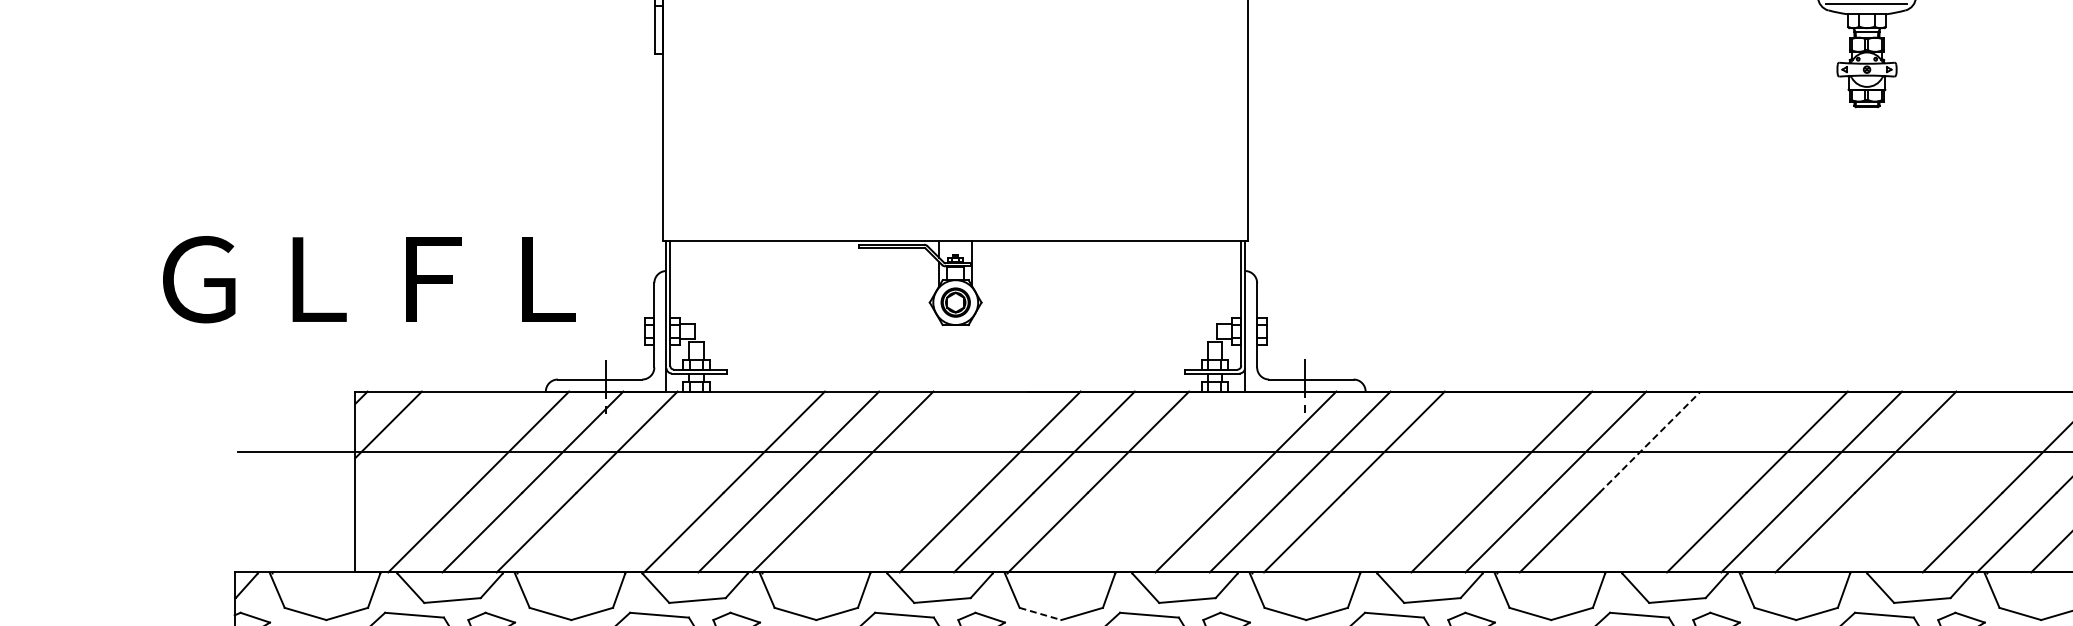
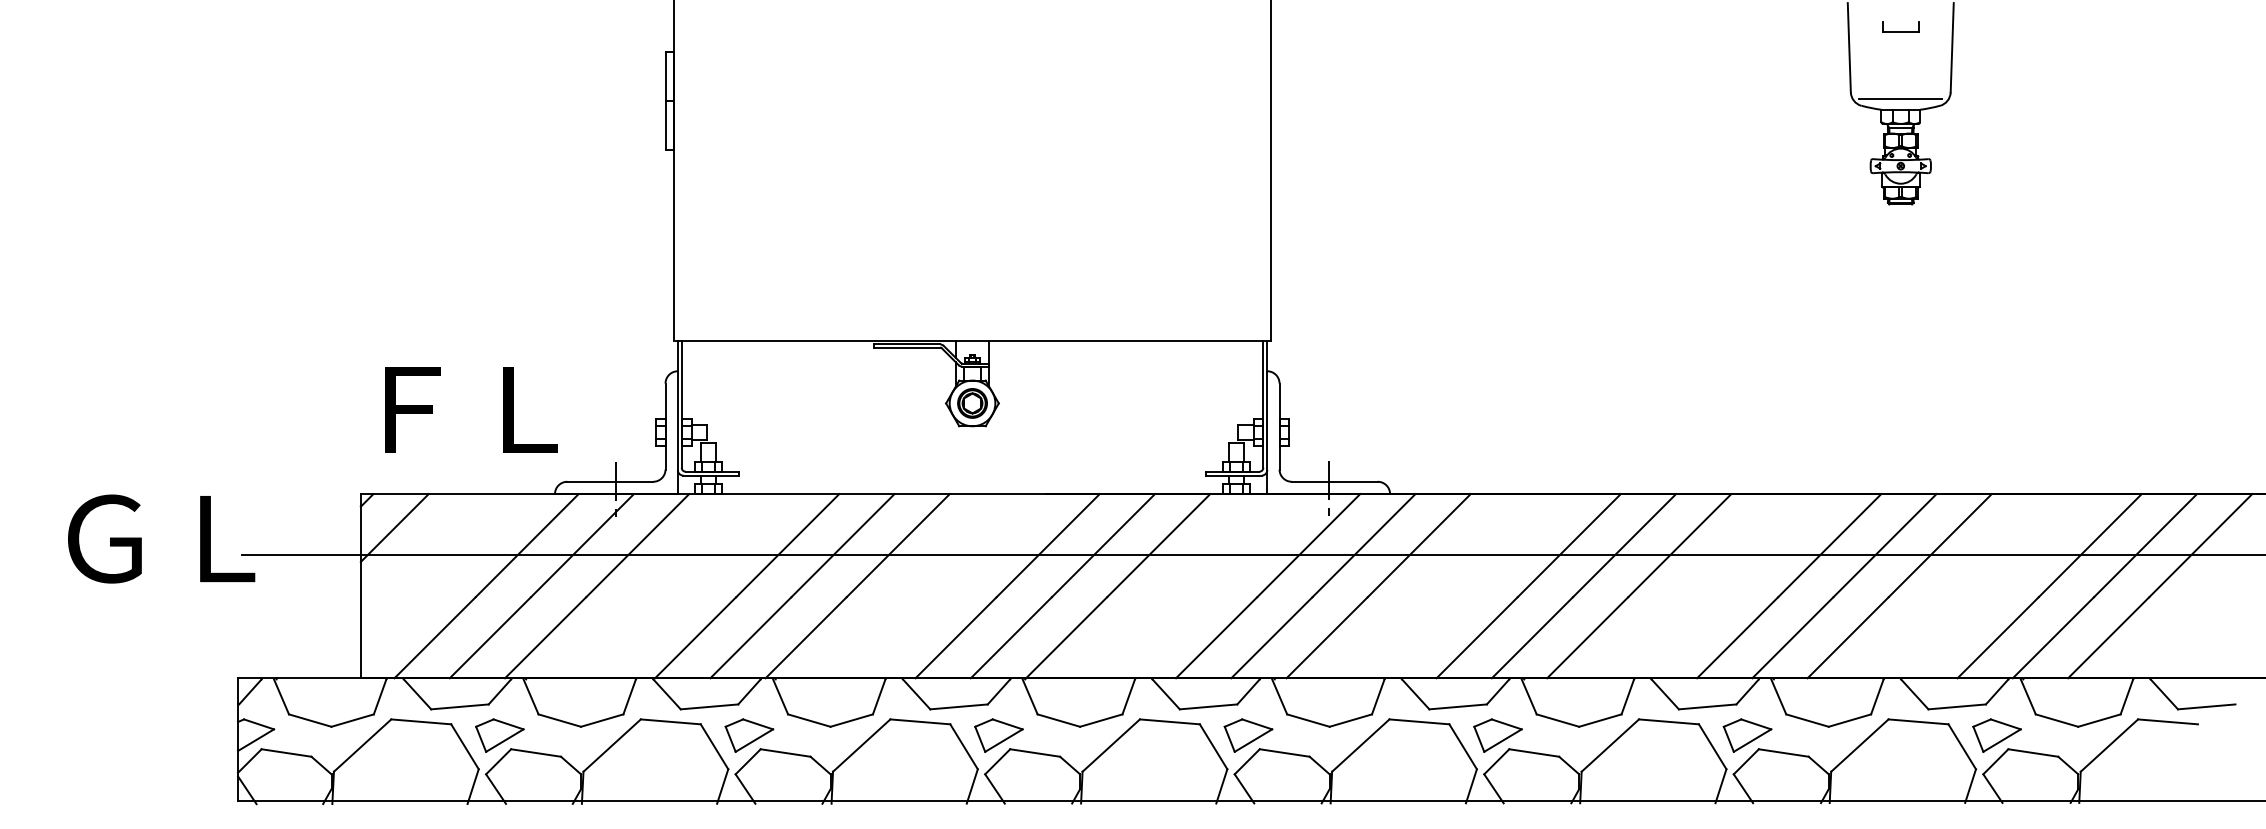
text: (254, 279) -> (161, 538), moved
text: (491, 279) -> (471, 409), moved
line: (1649, 442) -> (1679, 545), dashed -> solid
line: (1041, 613) -> (1059, 720), dashed -> solid

